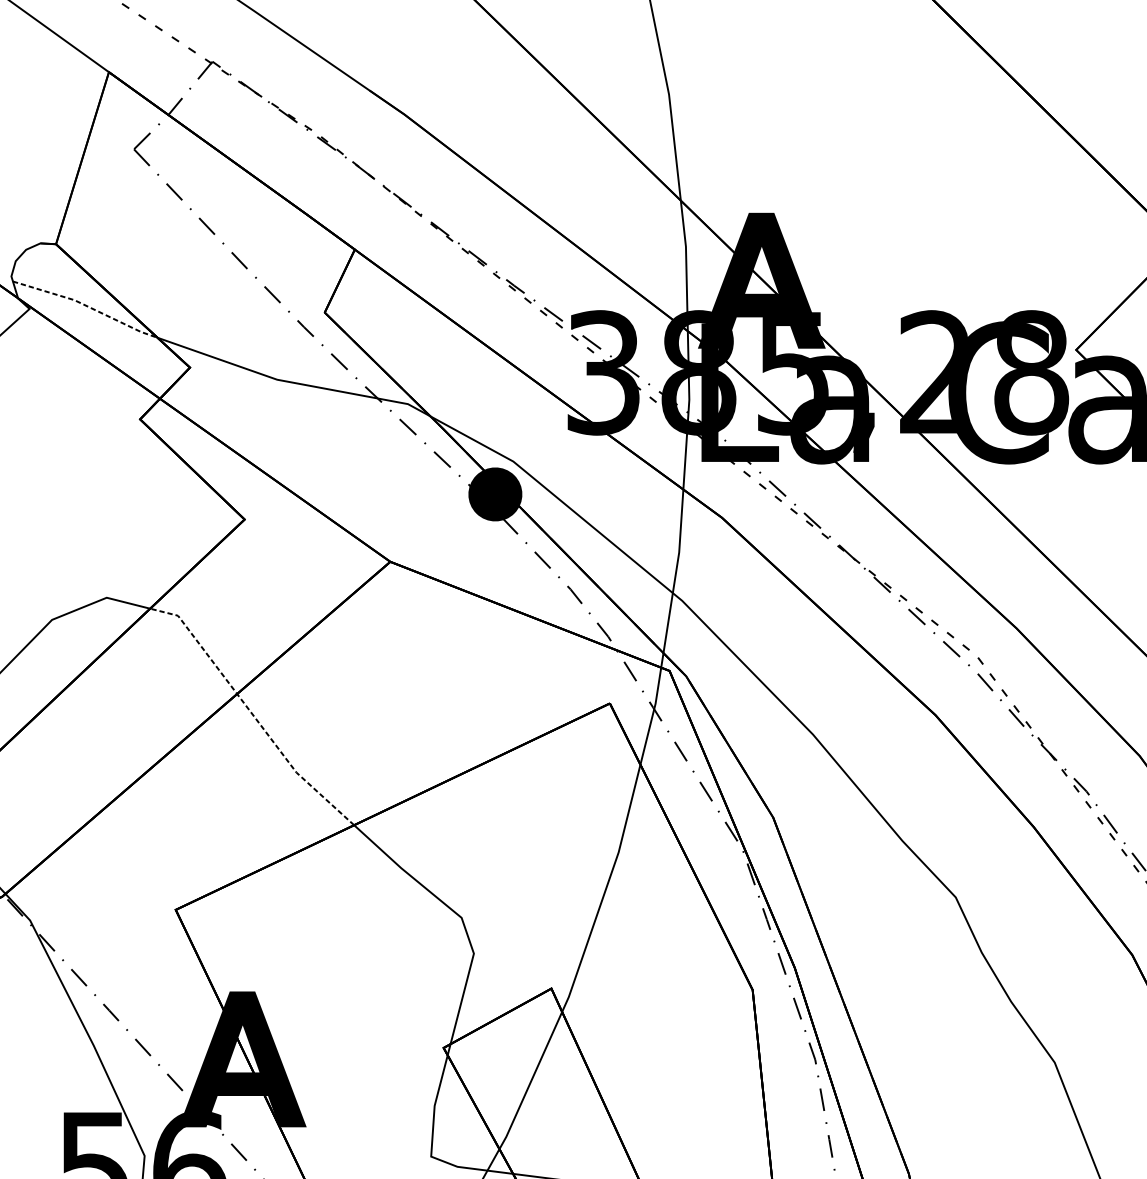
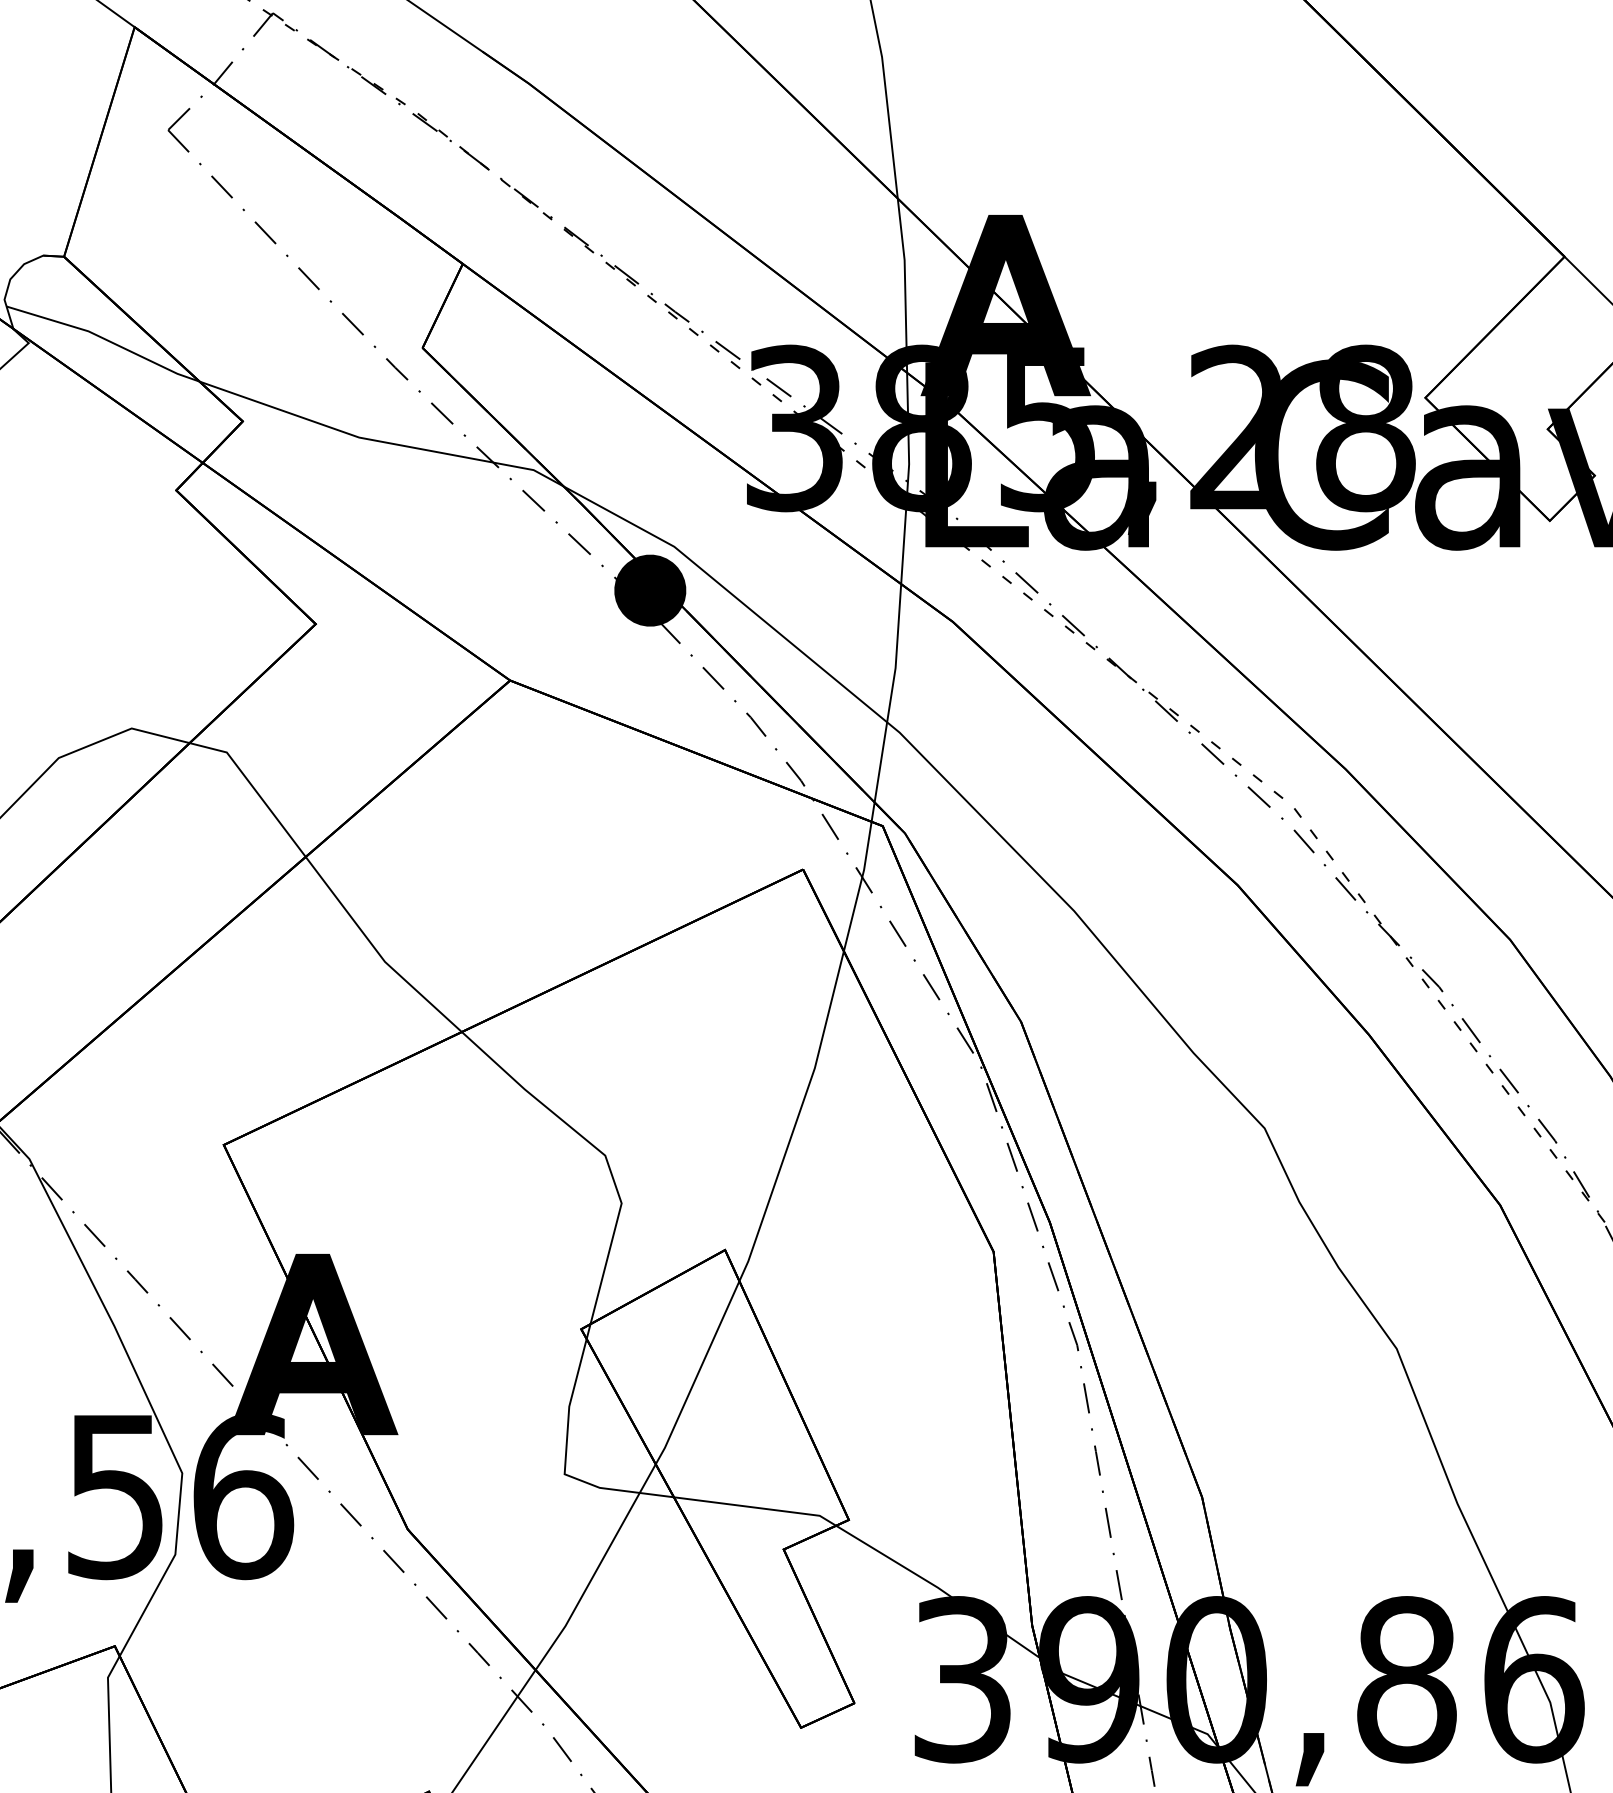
line: (87, 306) -> (105, 339), dashed -> solid
line: (251, 713) -> (325, 883), dashed -> solid

